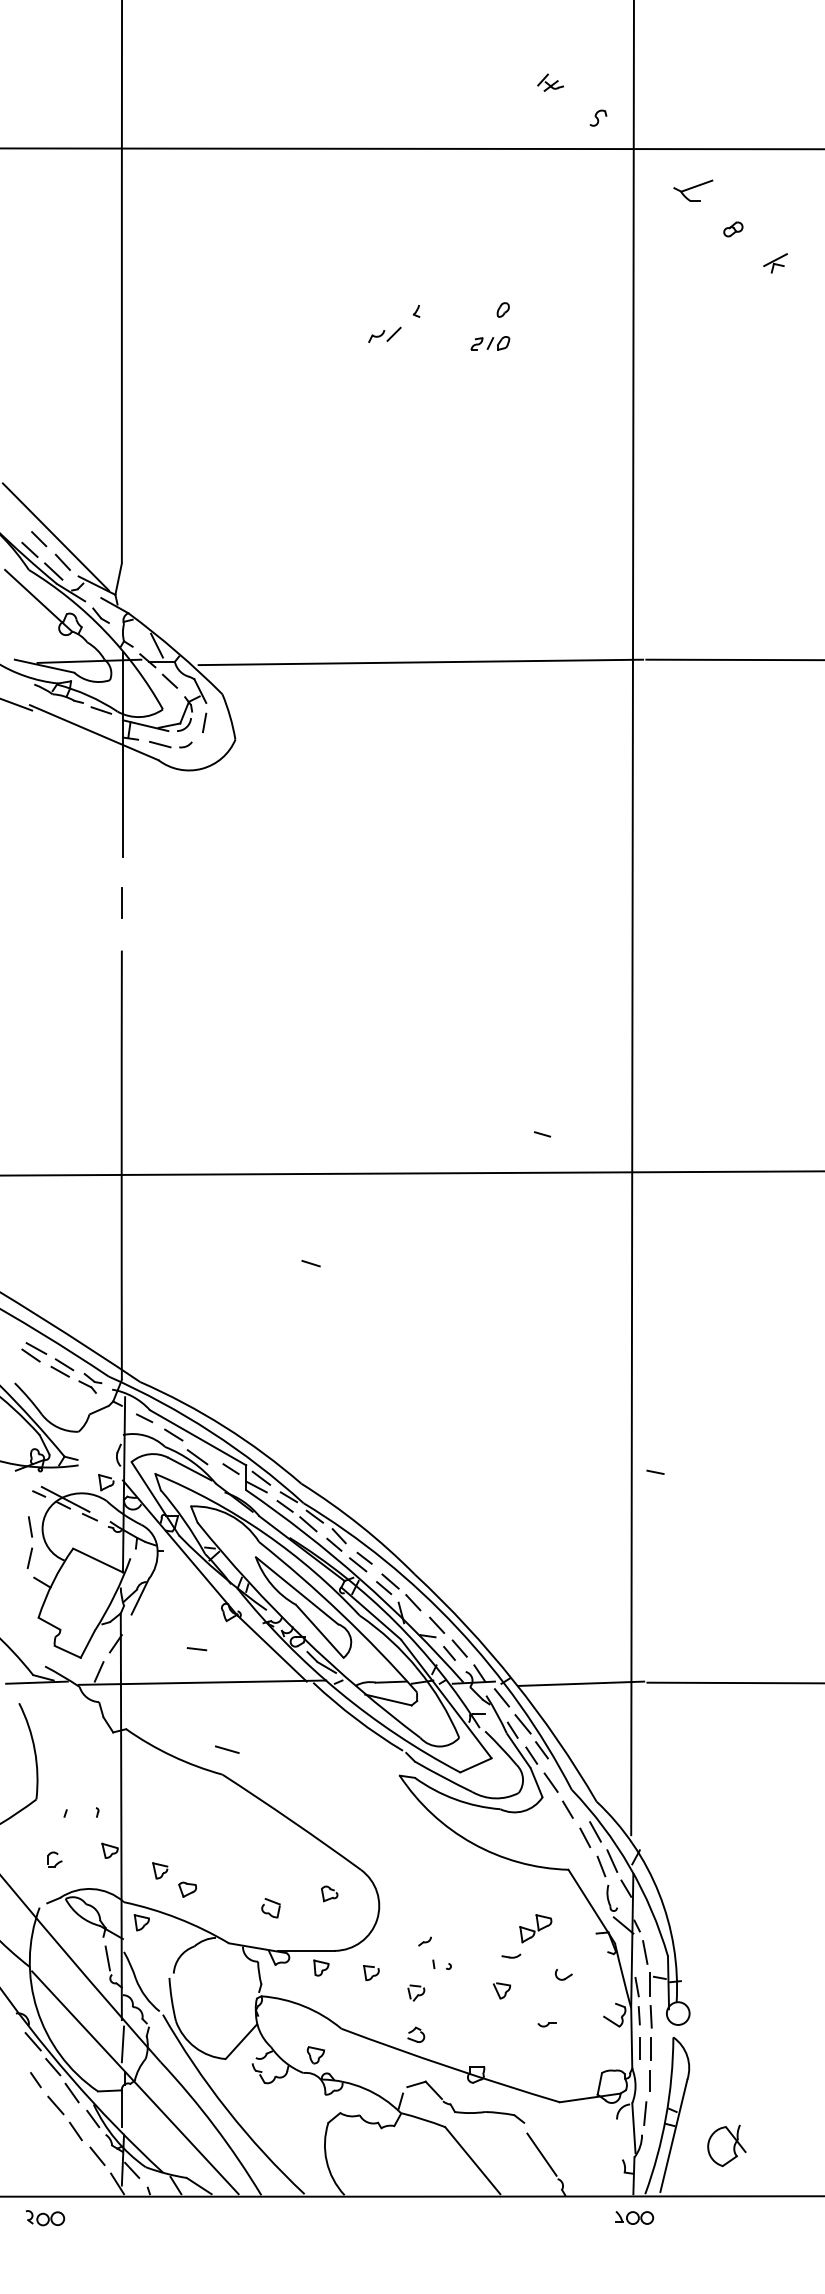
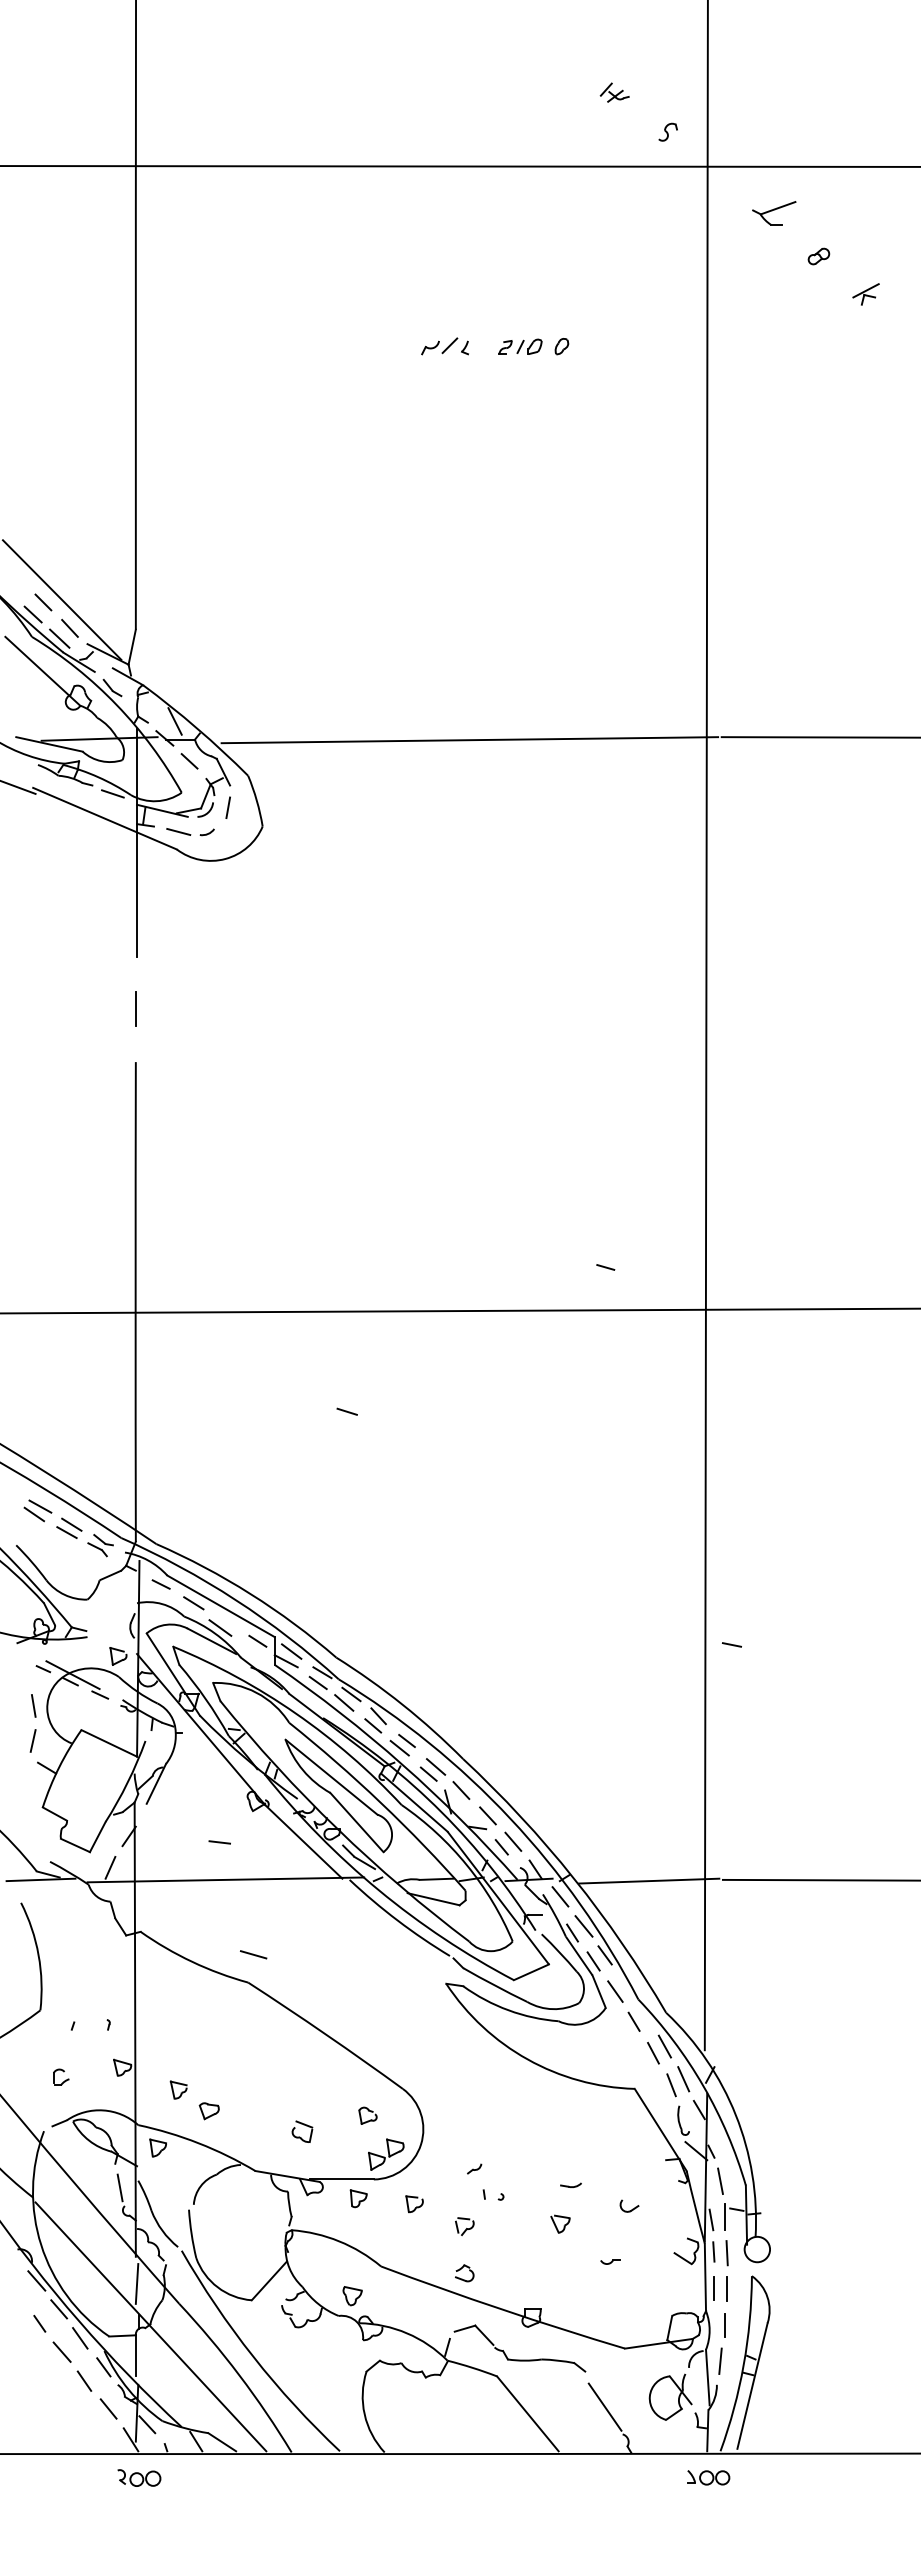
part: (384, 335) -> (439, 346), moved
part: (490, 343) -> (520, 346), moved
part: (536, 1928) -> (386, 2154), moved
part: (726, 2145) -> (670, 2396), moved
part: (45, 2217) -> (139, 2477), moved

